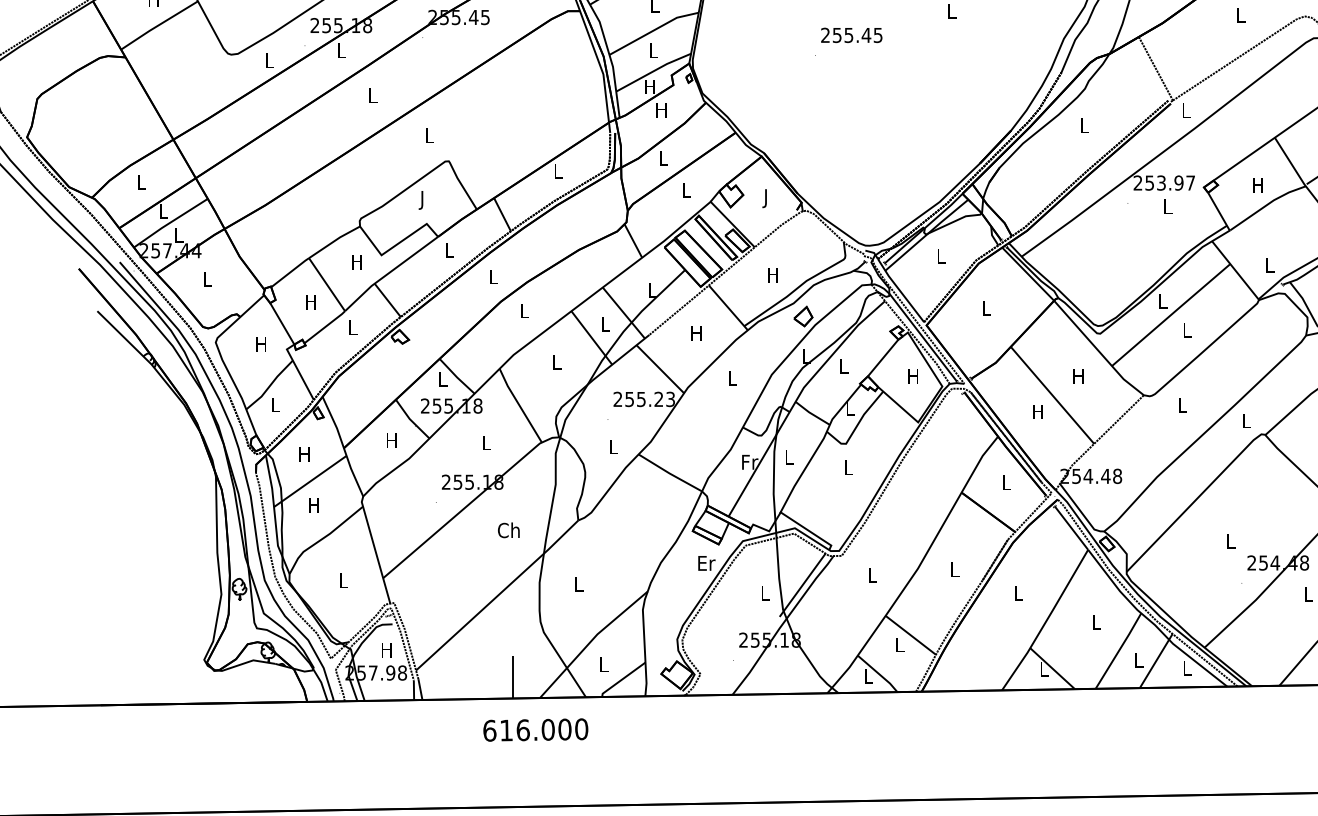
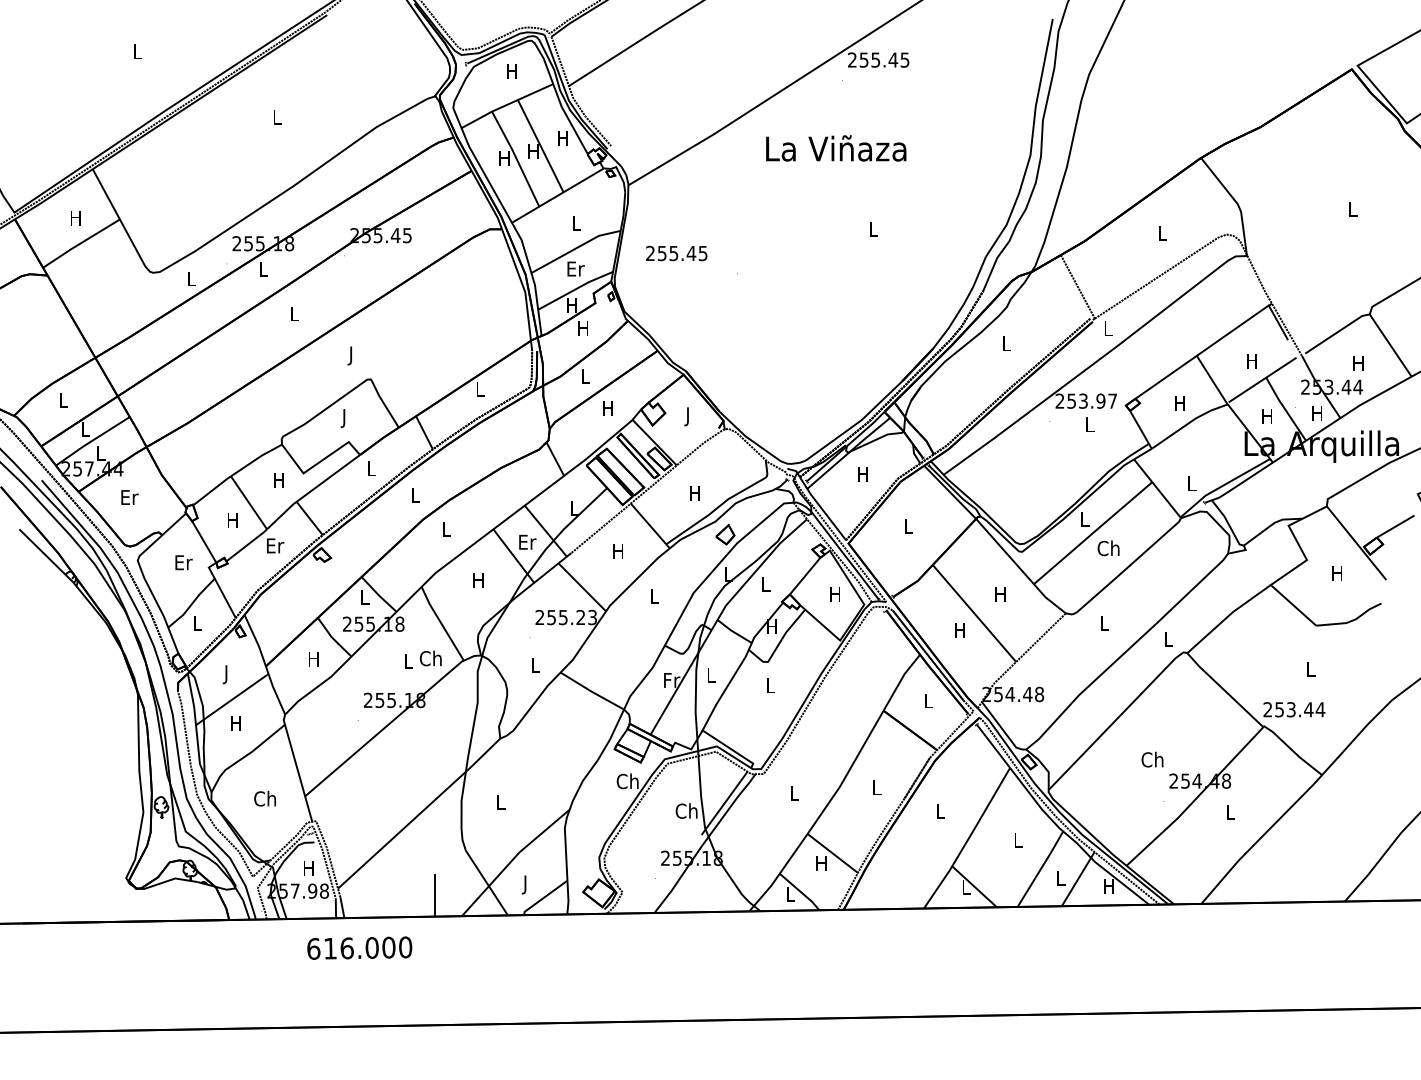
text: (851, 35) -> (676, 253), moved
text: (653, 50) -> (575, 268), L -> Er
text: (429, 137) -> (351, 355), L -> J
text: (685, 190) -> (607, 408), L -> H
text: (940, 256) -> (862, 474), L -> H
text: (207, 279) -> (129, 497), L -> Er
text: (605, 323) -> (527, 541), L -> Er
text: (353, 327) -> (275, 545), L -> Er
text: (1186, 330) -> (1108, 548), L -> Ch
text: (261, 344) -> (183, 562), H -> Er
text: (556, 362) -> (478, 580), L -> H
text: (849, 408) -> (771, 626), L -> H
text: (304, 456) -> (226, 674), H -> J
text: (508, 530) -> (430, 658), moved
text: (1230, 541) -> (1152, 759), L -> Ch
text: (705, 563) -> (627, 781), Er -> Ch
text: (342, 580) -> (264, 798), L -> Ch
text: (764, 592) -> (686, 810), L -> Ch
text: (899, 645) -> (821, 863), L -> H
text: (603, 666) -> (525, 884), L -> J
text: (1186, 668) -> (1108, 886), L -> H
text: (535, 729) -> (359, 947), moved

